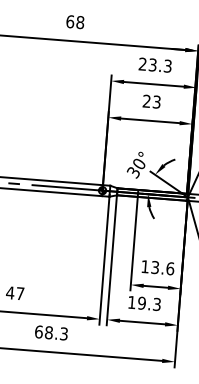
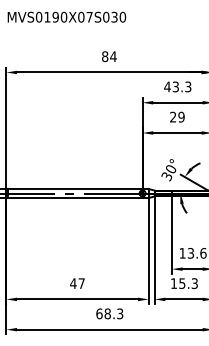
text: (75, 21) -> (109, 56), 68 -> 84
text: (142, 63) -> (167, 86), 23.3 -> 43.3
text: (156, 101) -> (181, 116), 23 -> 29
text: (142, 303) -> (182, 283), 19.3 -> 15.3

